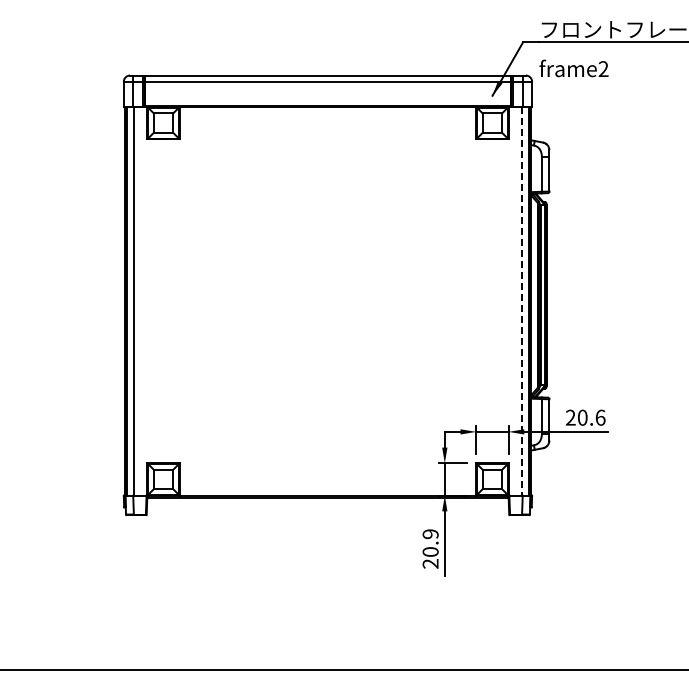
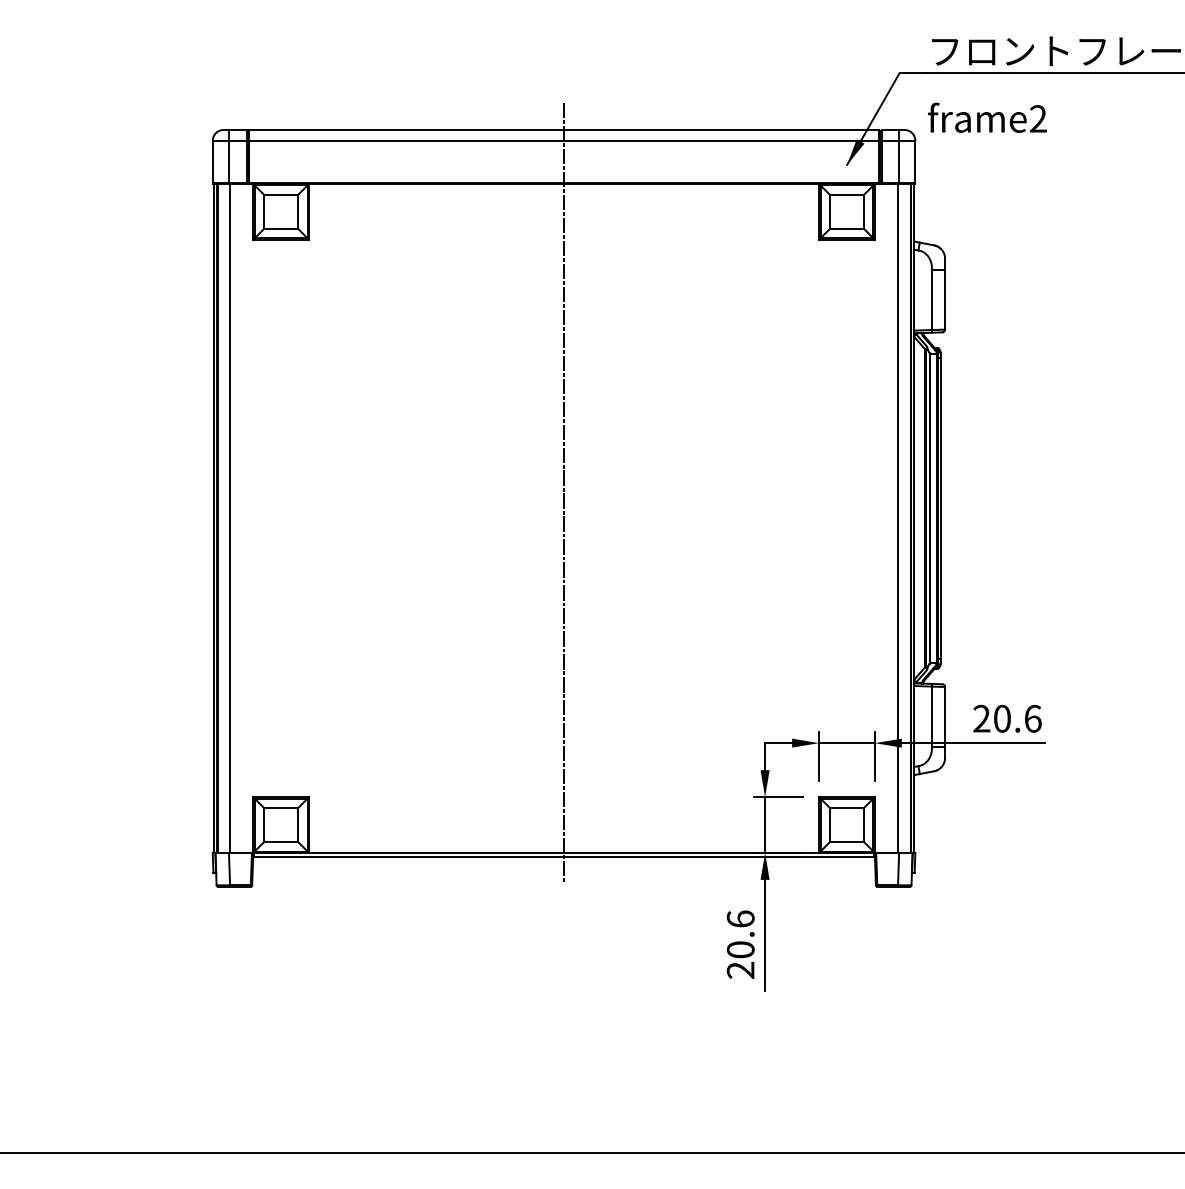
line: (327, 286) -> (563, 492), added
line: (522, 301) -> (898, 518), dashed -> solid
text: (430, 534) -> (740, 919), 20.9 -> 20.6

